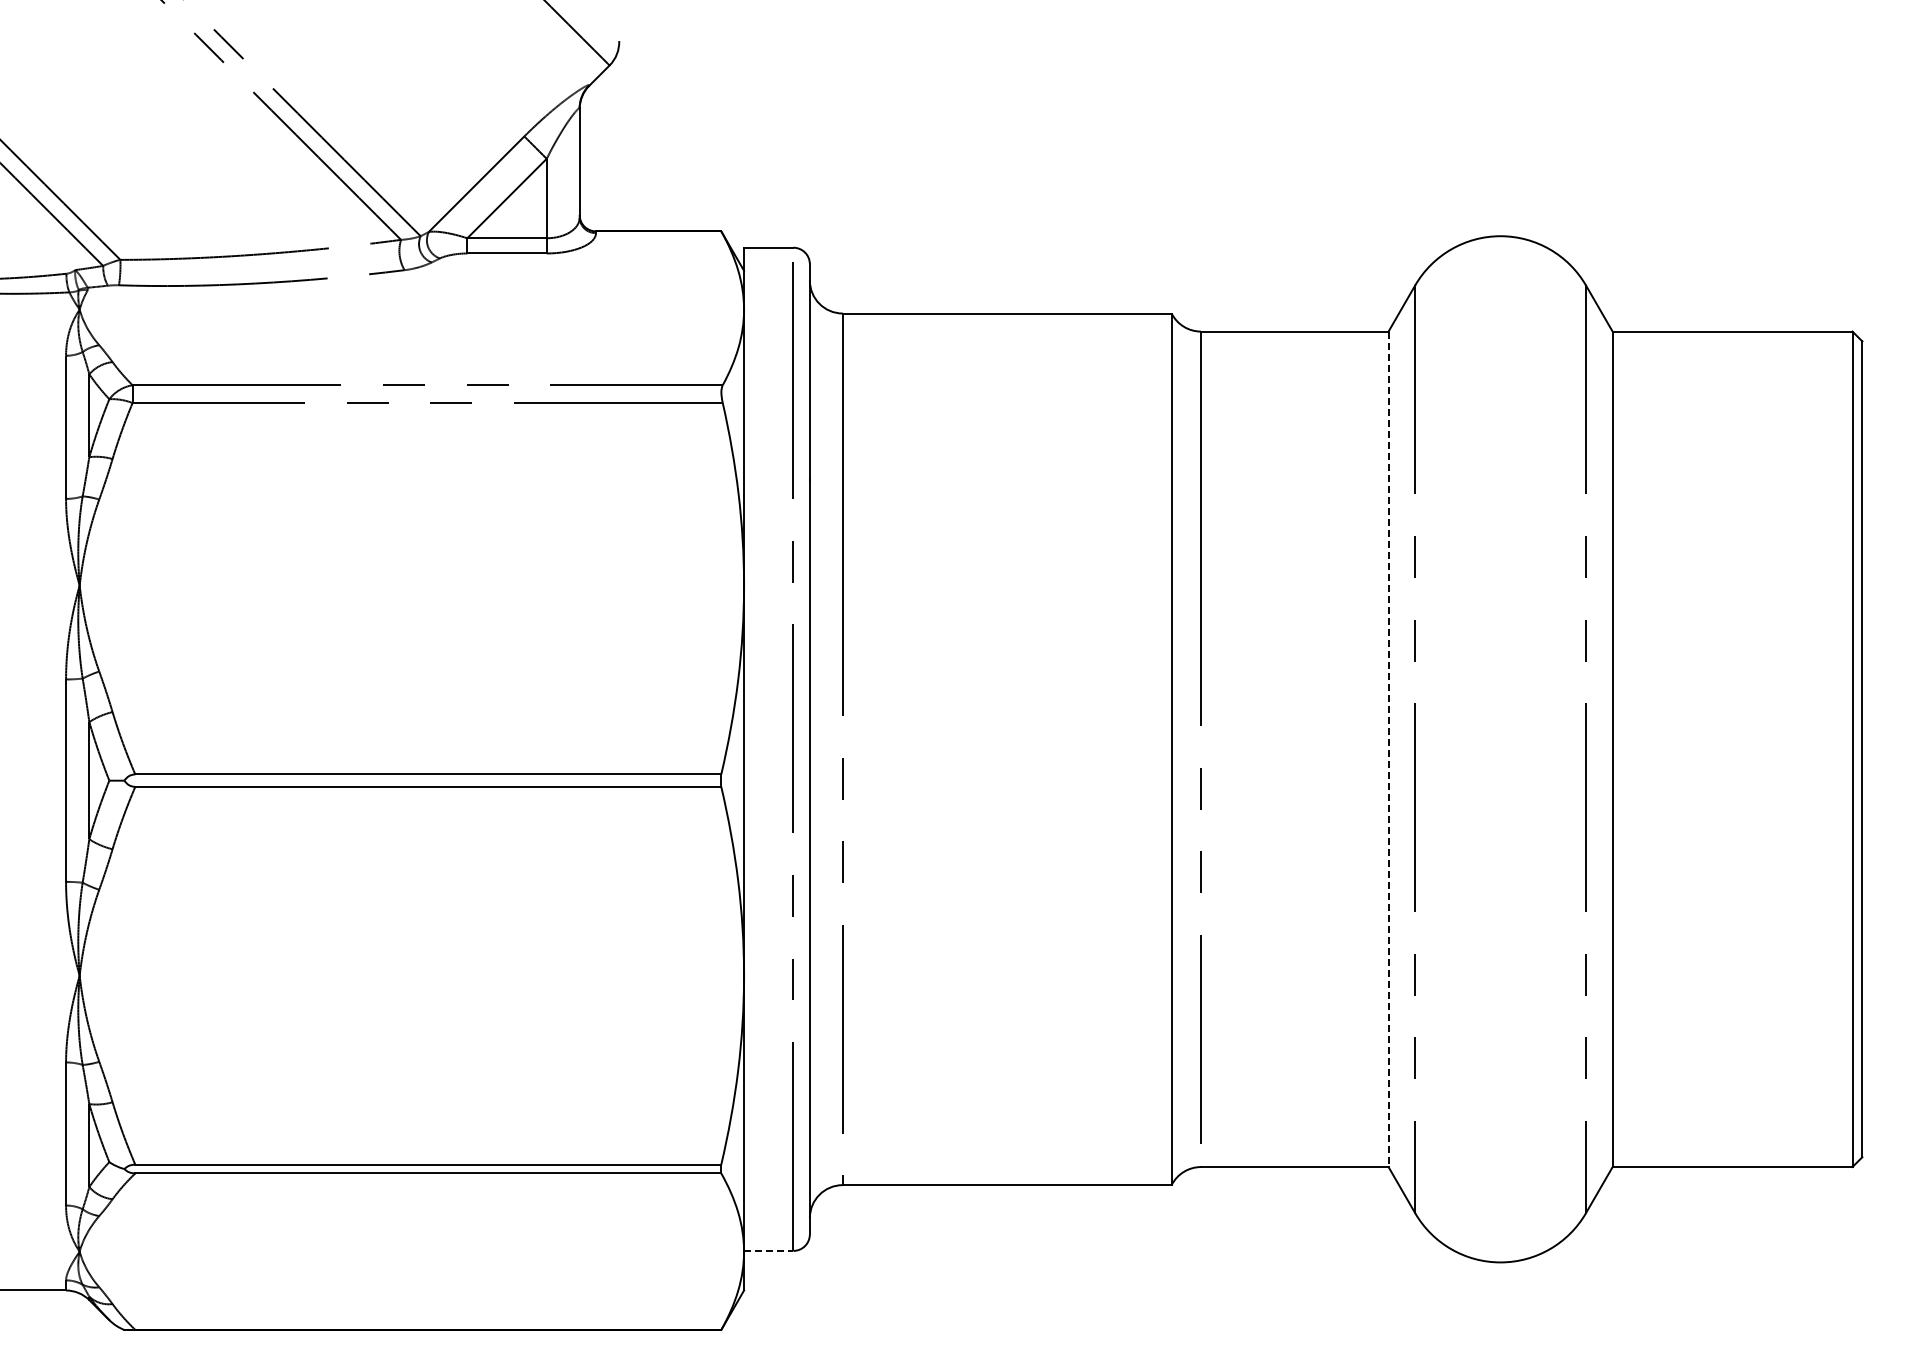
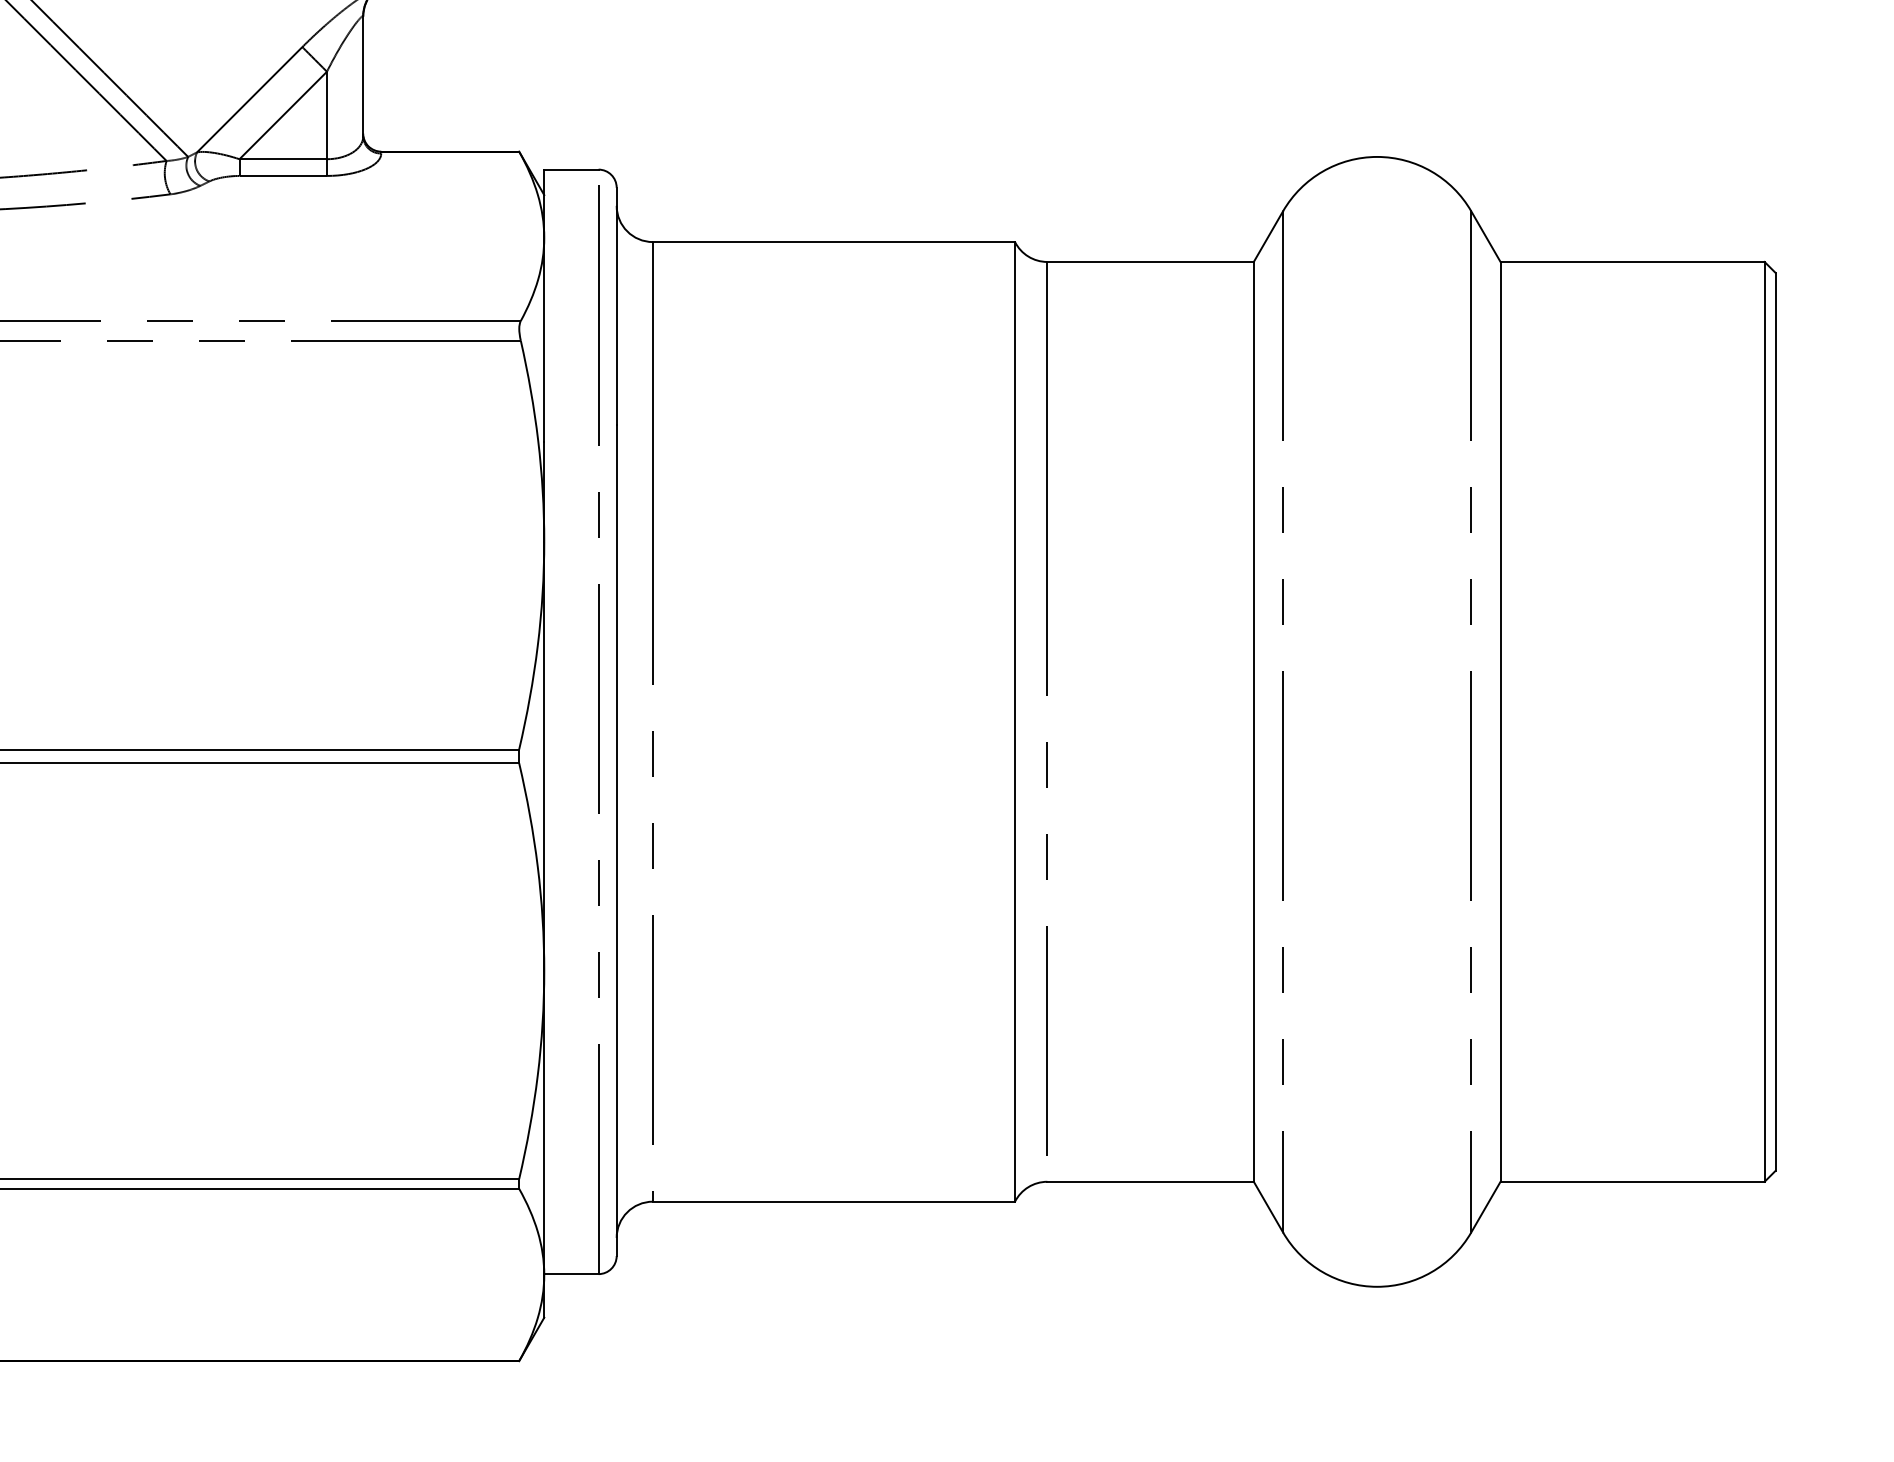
line: (1388, 749) -> (1253, 722), dashed -> solid
line: (768, 1250) -> (571, 1273), dashed -> solid

